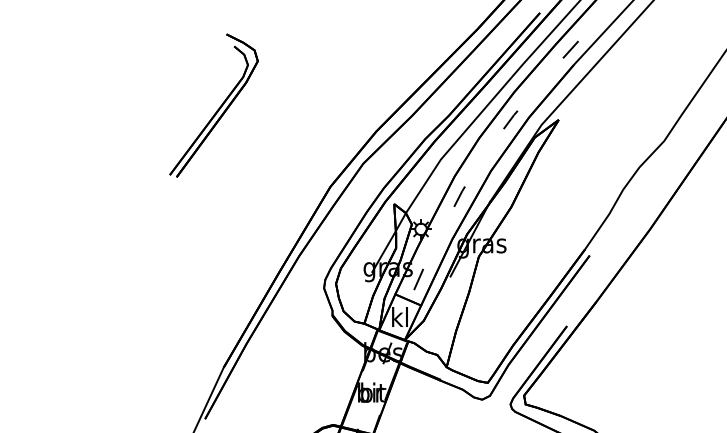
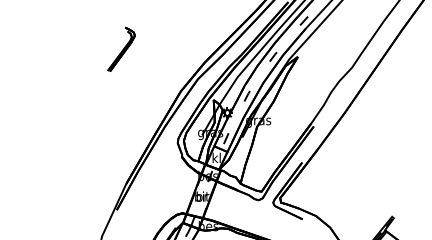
part: (214, 105) -> (121, 49), size x0.6

